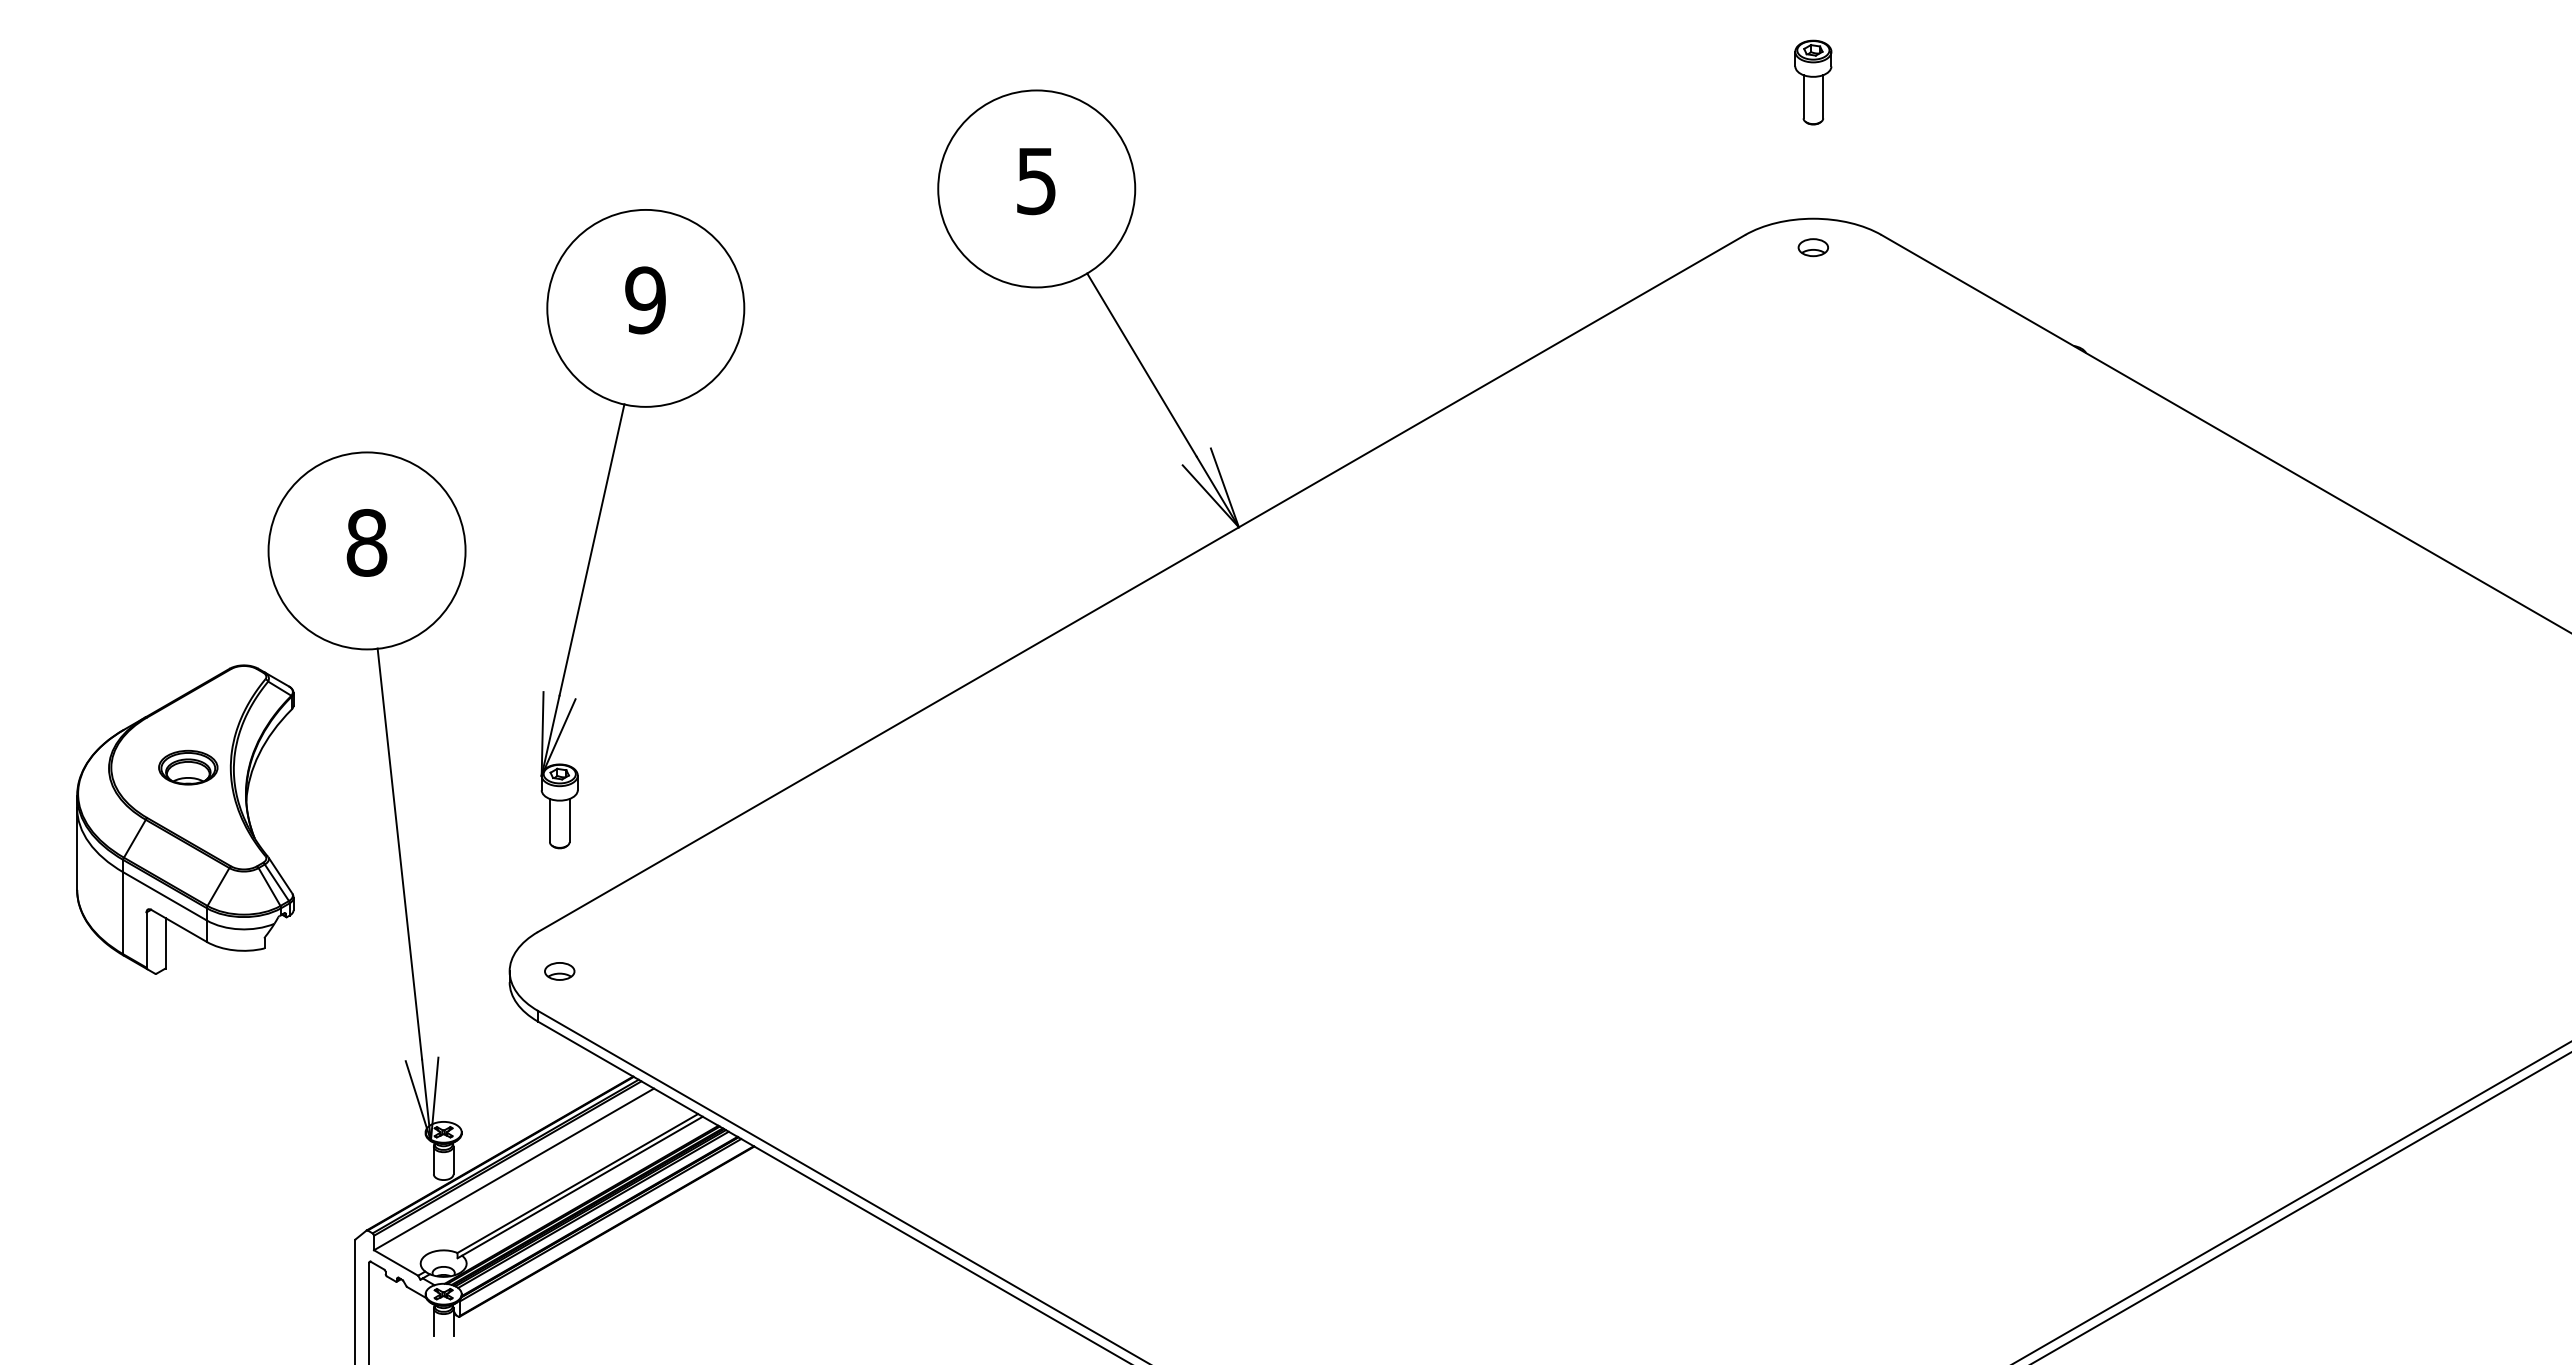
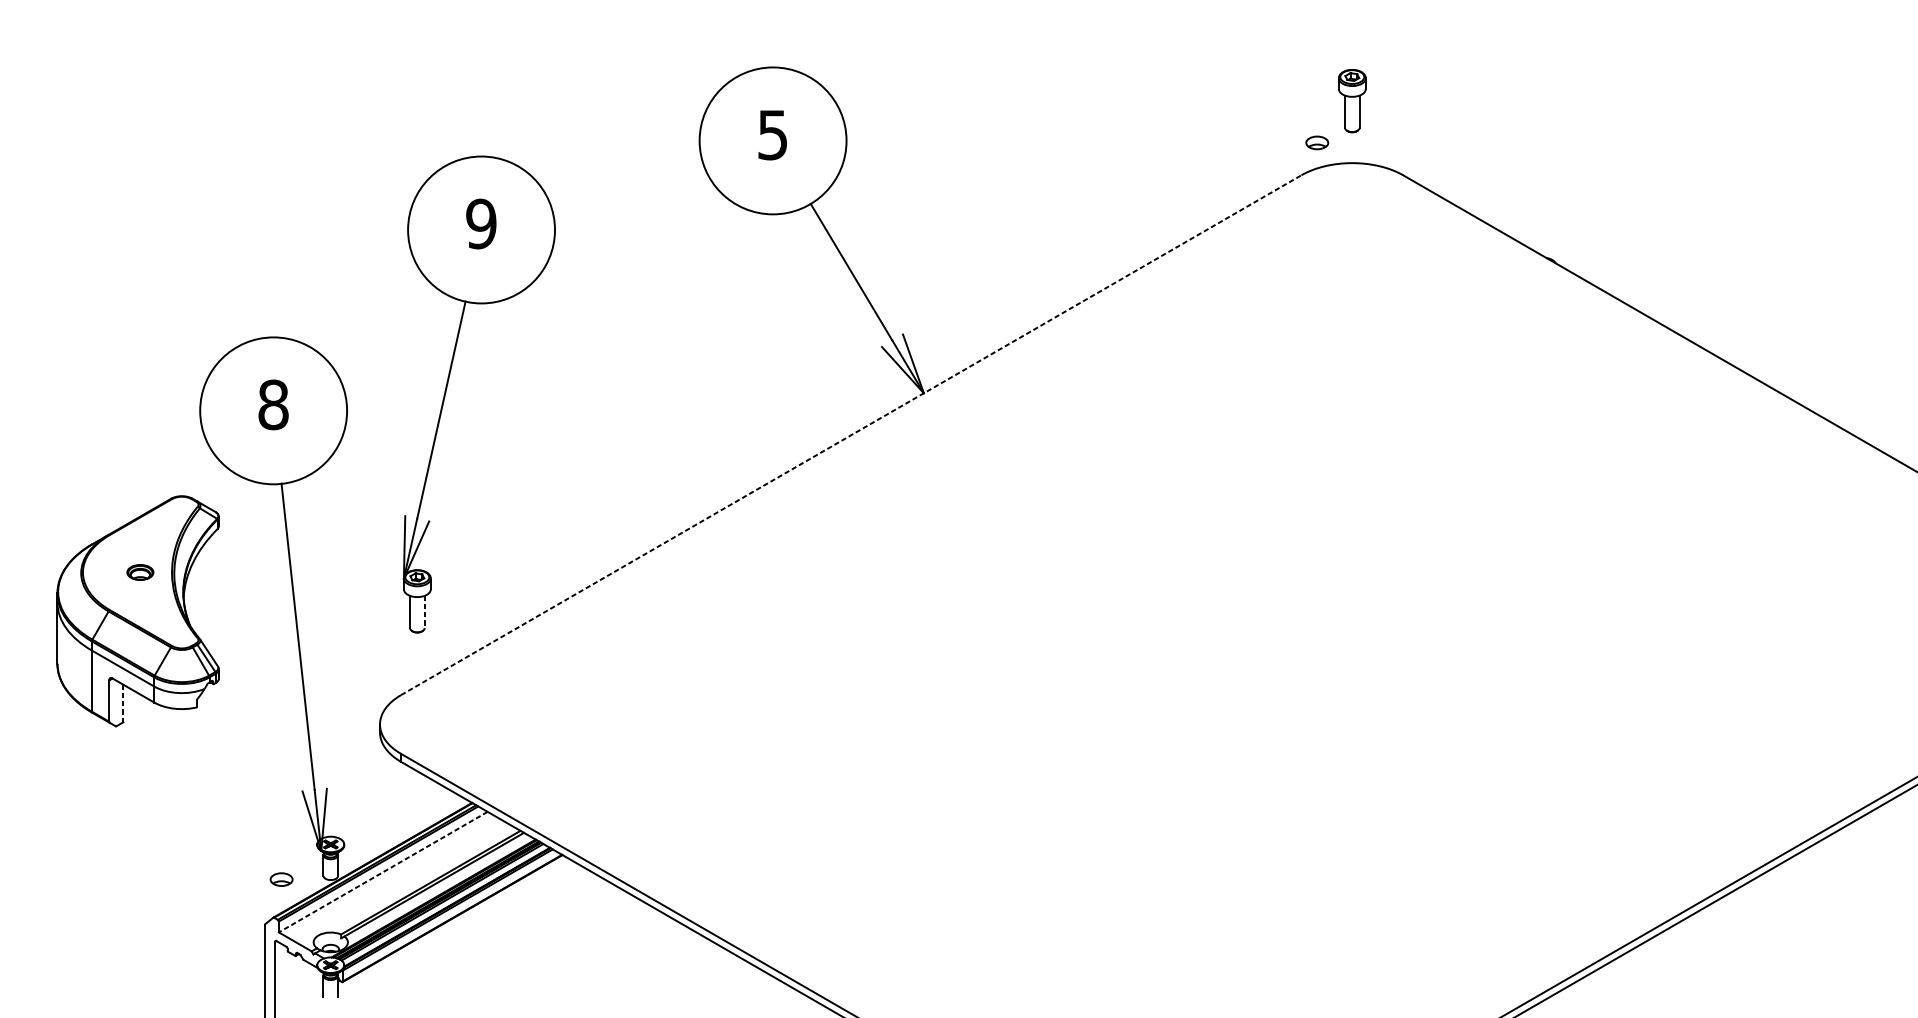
part: (1813, 82) -> (1352, 101), moved
part: (1812, 247) -> (1316, 142), moved
line: (1141, 583) -> (851, 435), solid -> dashed
part: (188, 767) -> (140, 572), size x0.6
line: (569, 820) -> (424, 611), solid -> dashed
line: (165, 943) -> (123, 703), solid -> dashed
part: (559, 971) -> (281, 879), moved
line: (514, 1169) -> (383, 872), solid -> dashed

